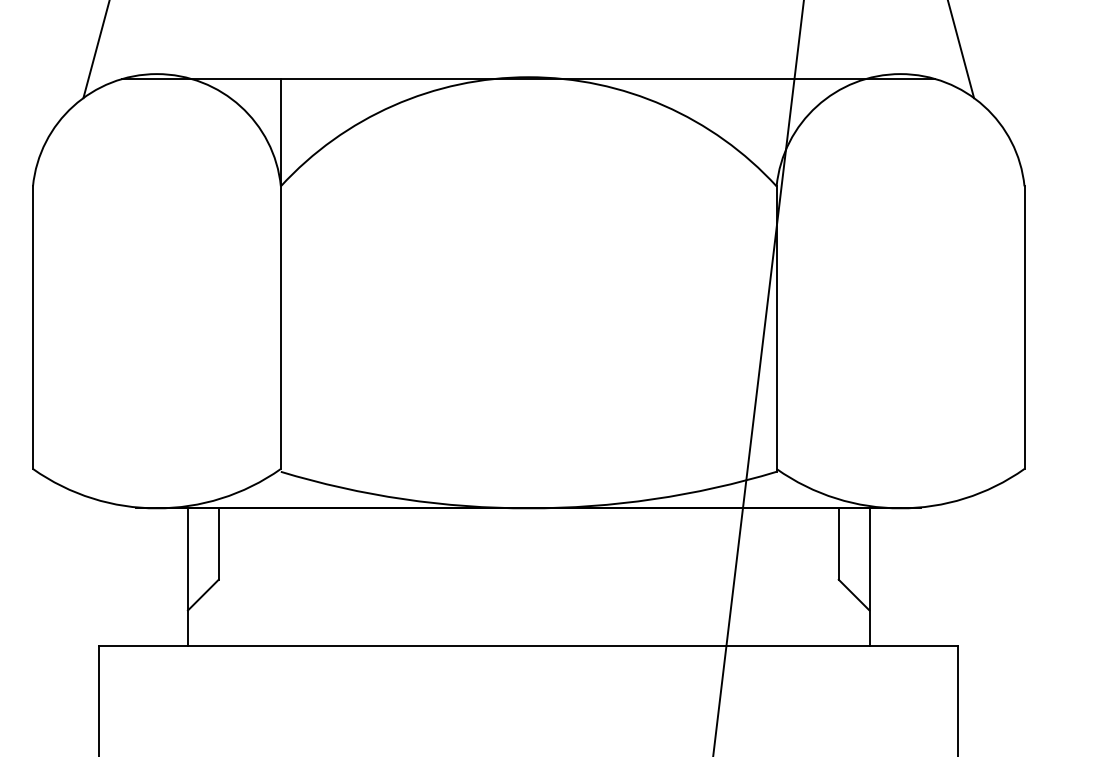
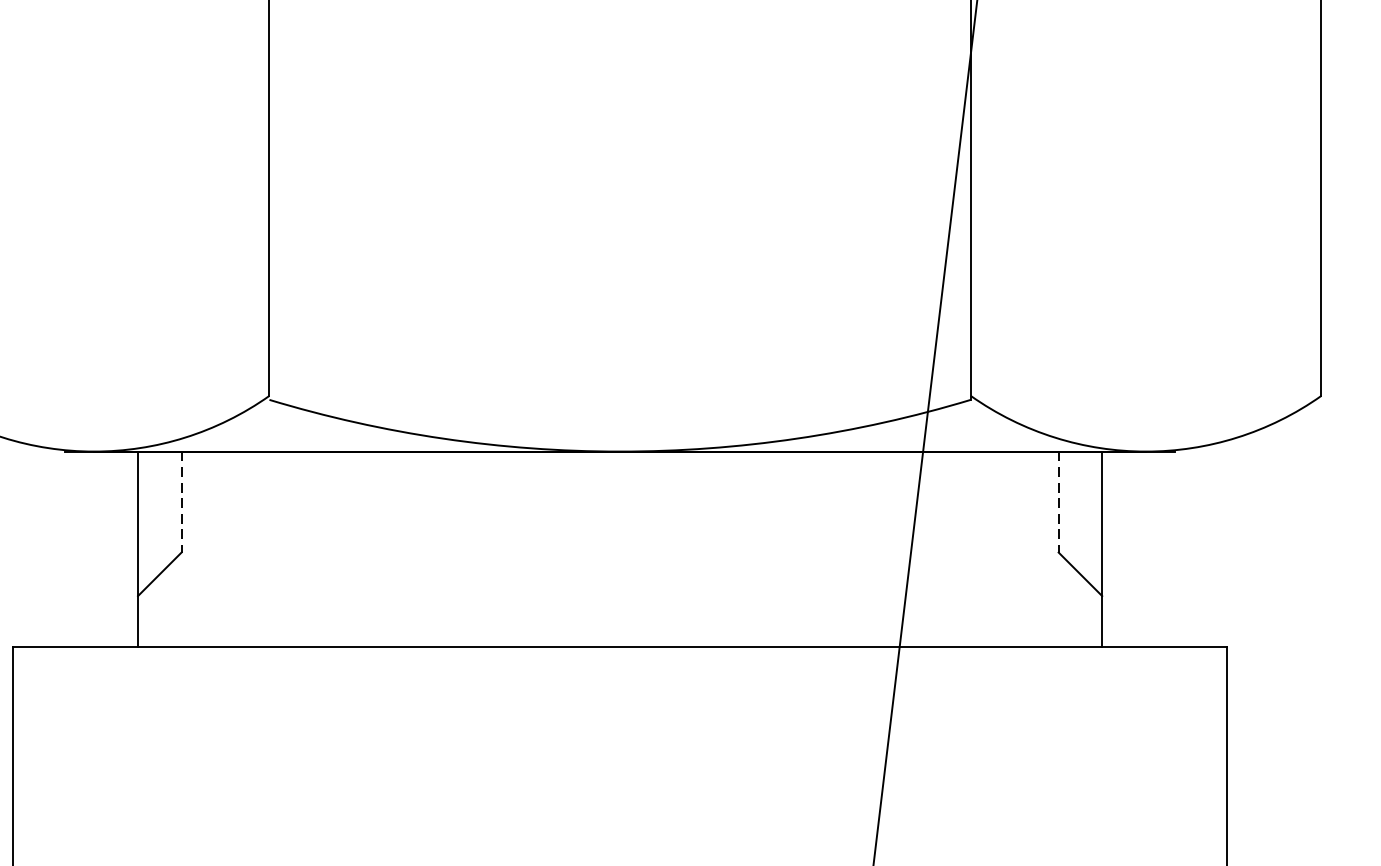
line: (218, 544) -> (181, 502), solid -> dashed
line: (838, 544) -> (1058, 502), solid -> dashed

